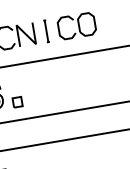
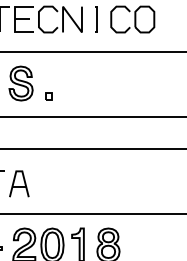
part: (17, 102) -> (48, 96), size x0.62

